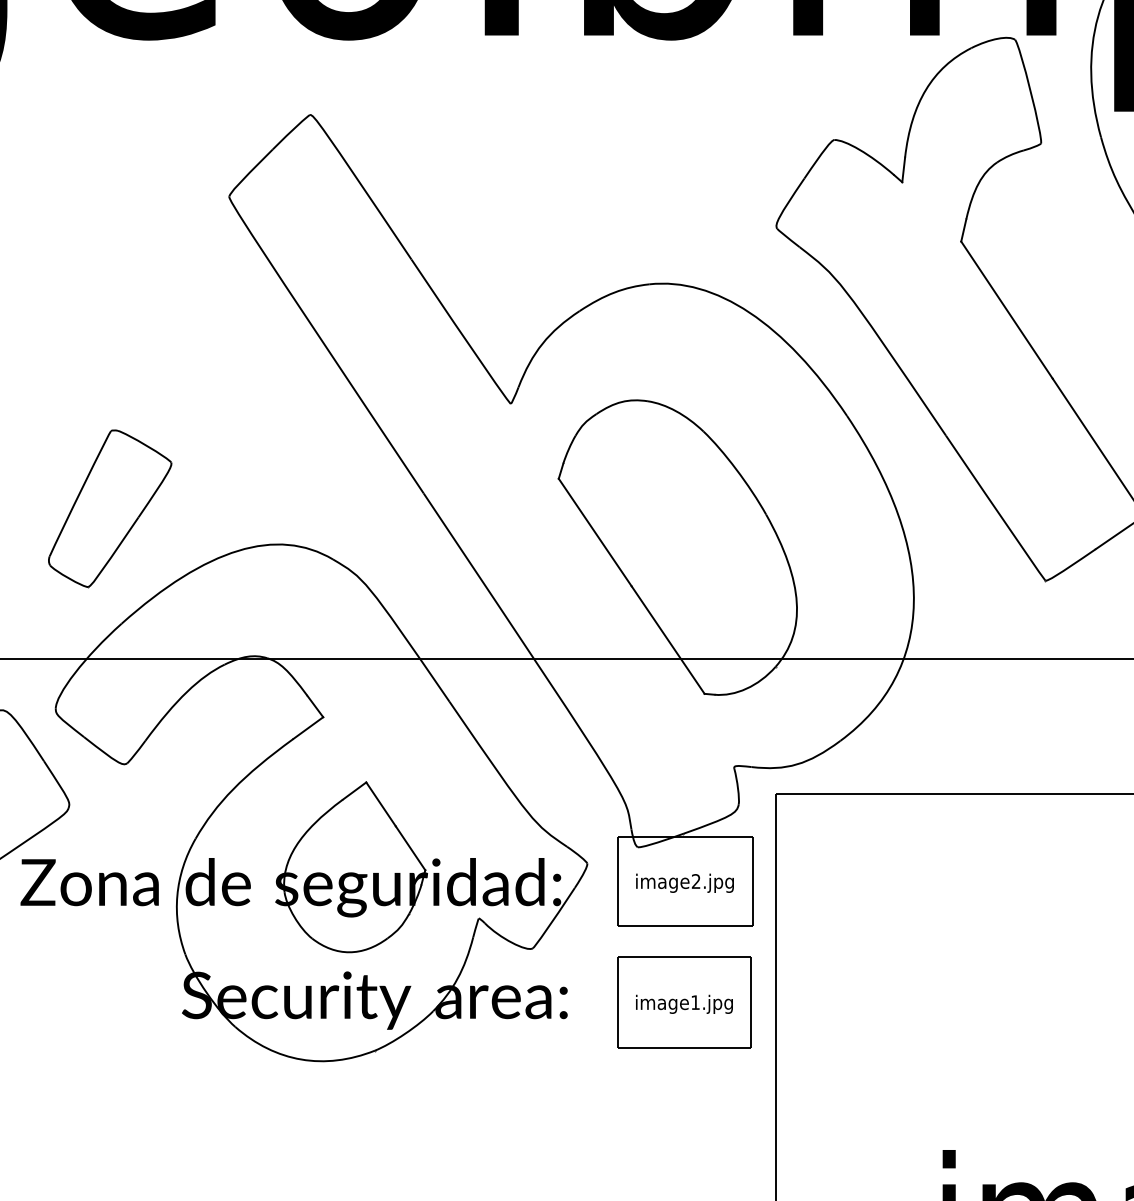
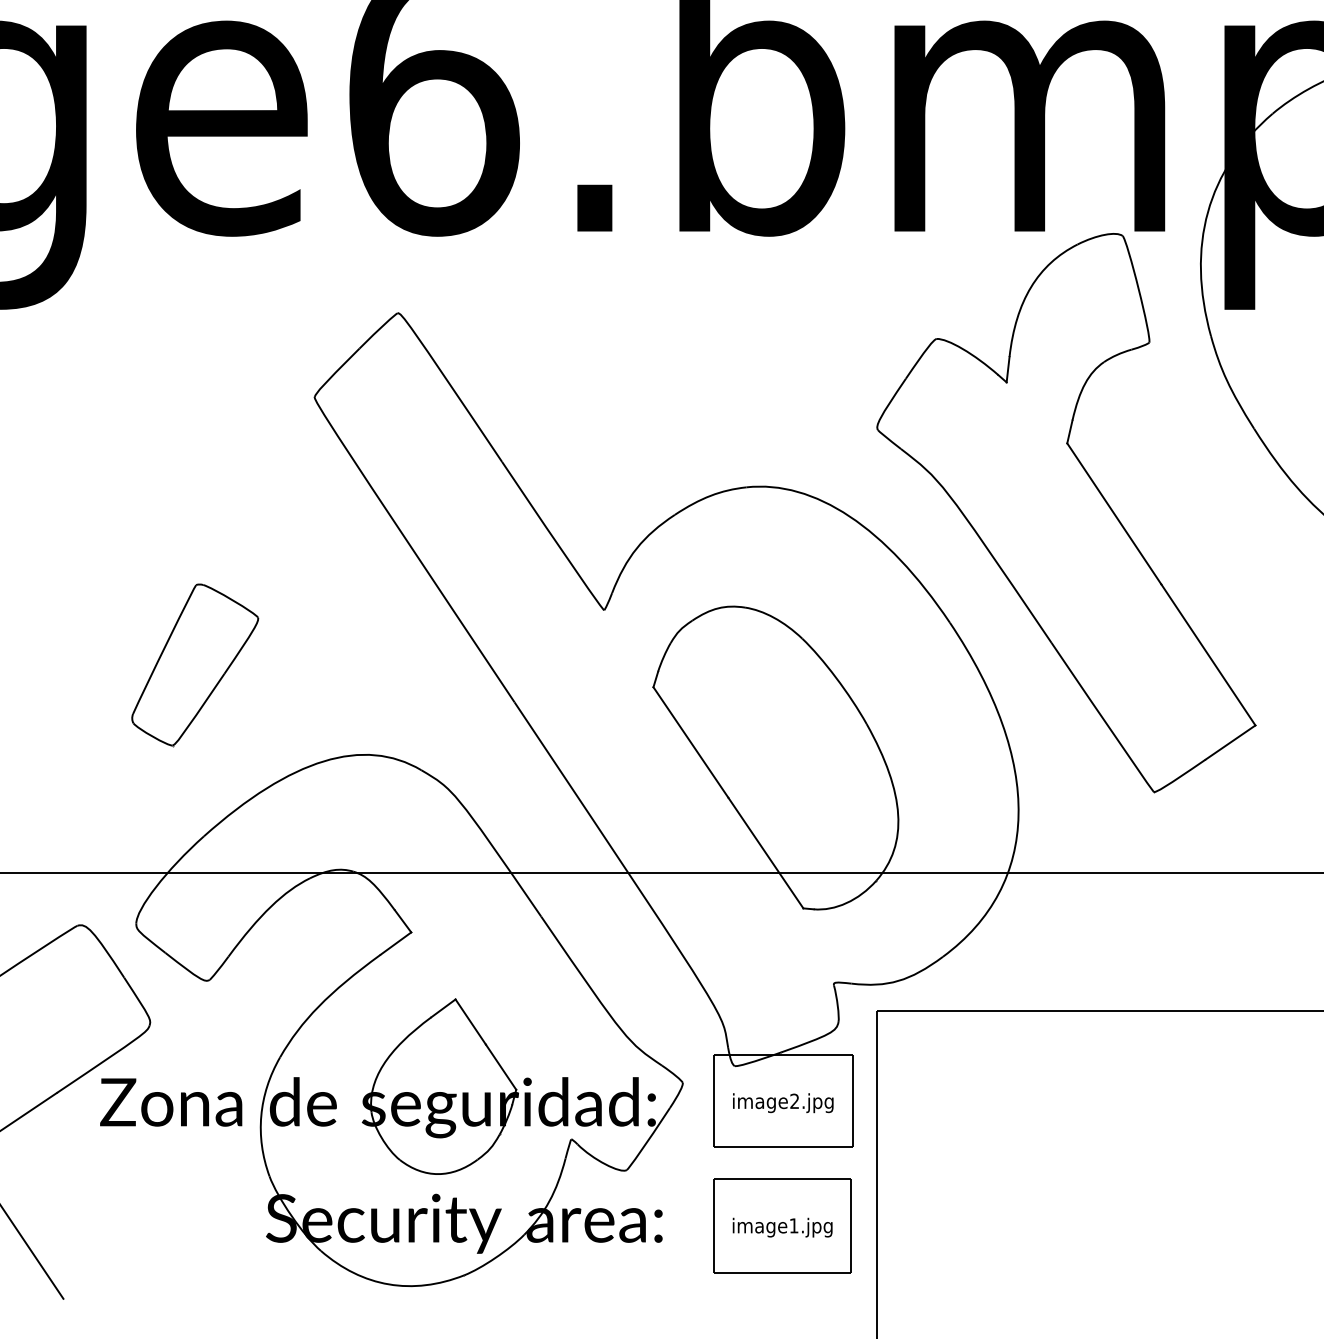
part: (110, 509) -> (195, 665), moved

